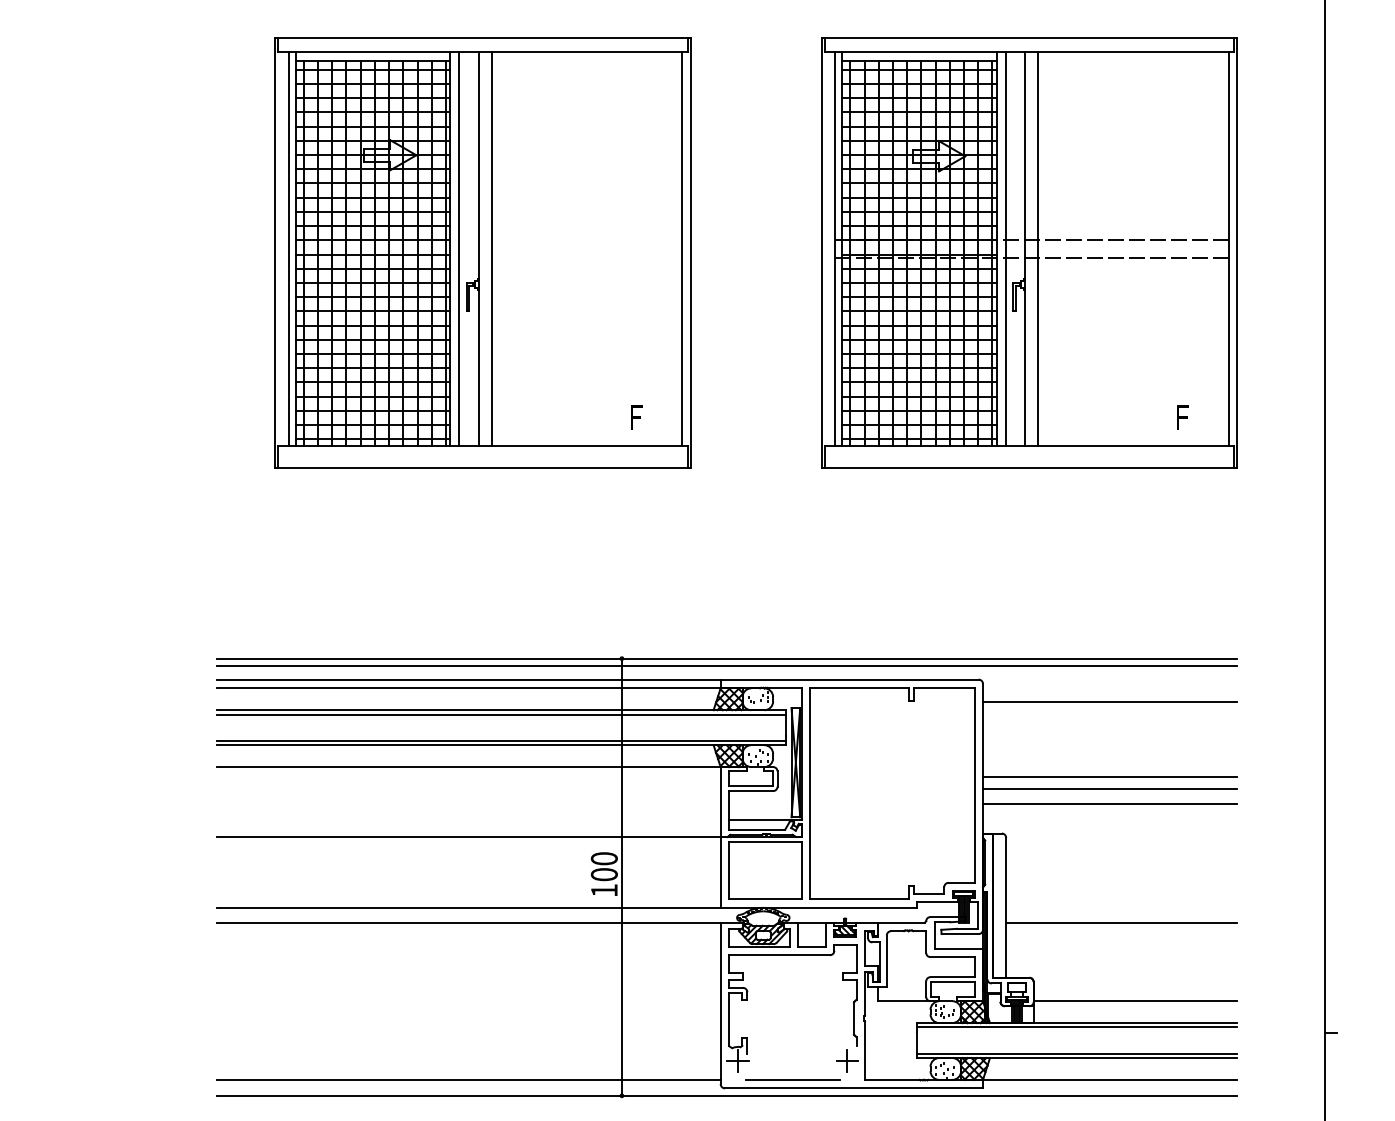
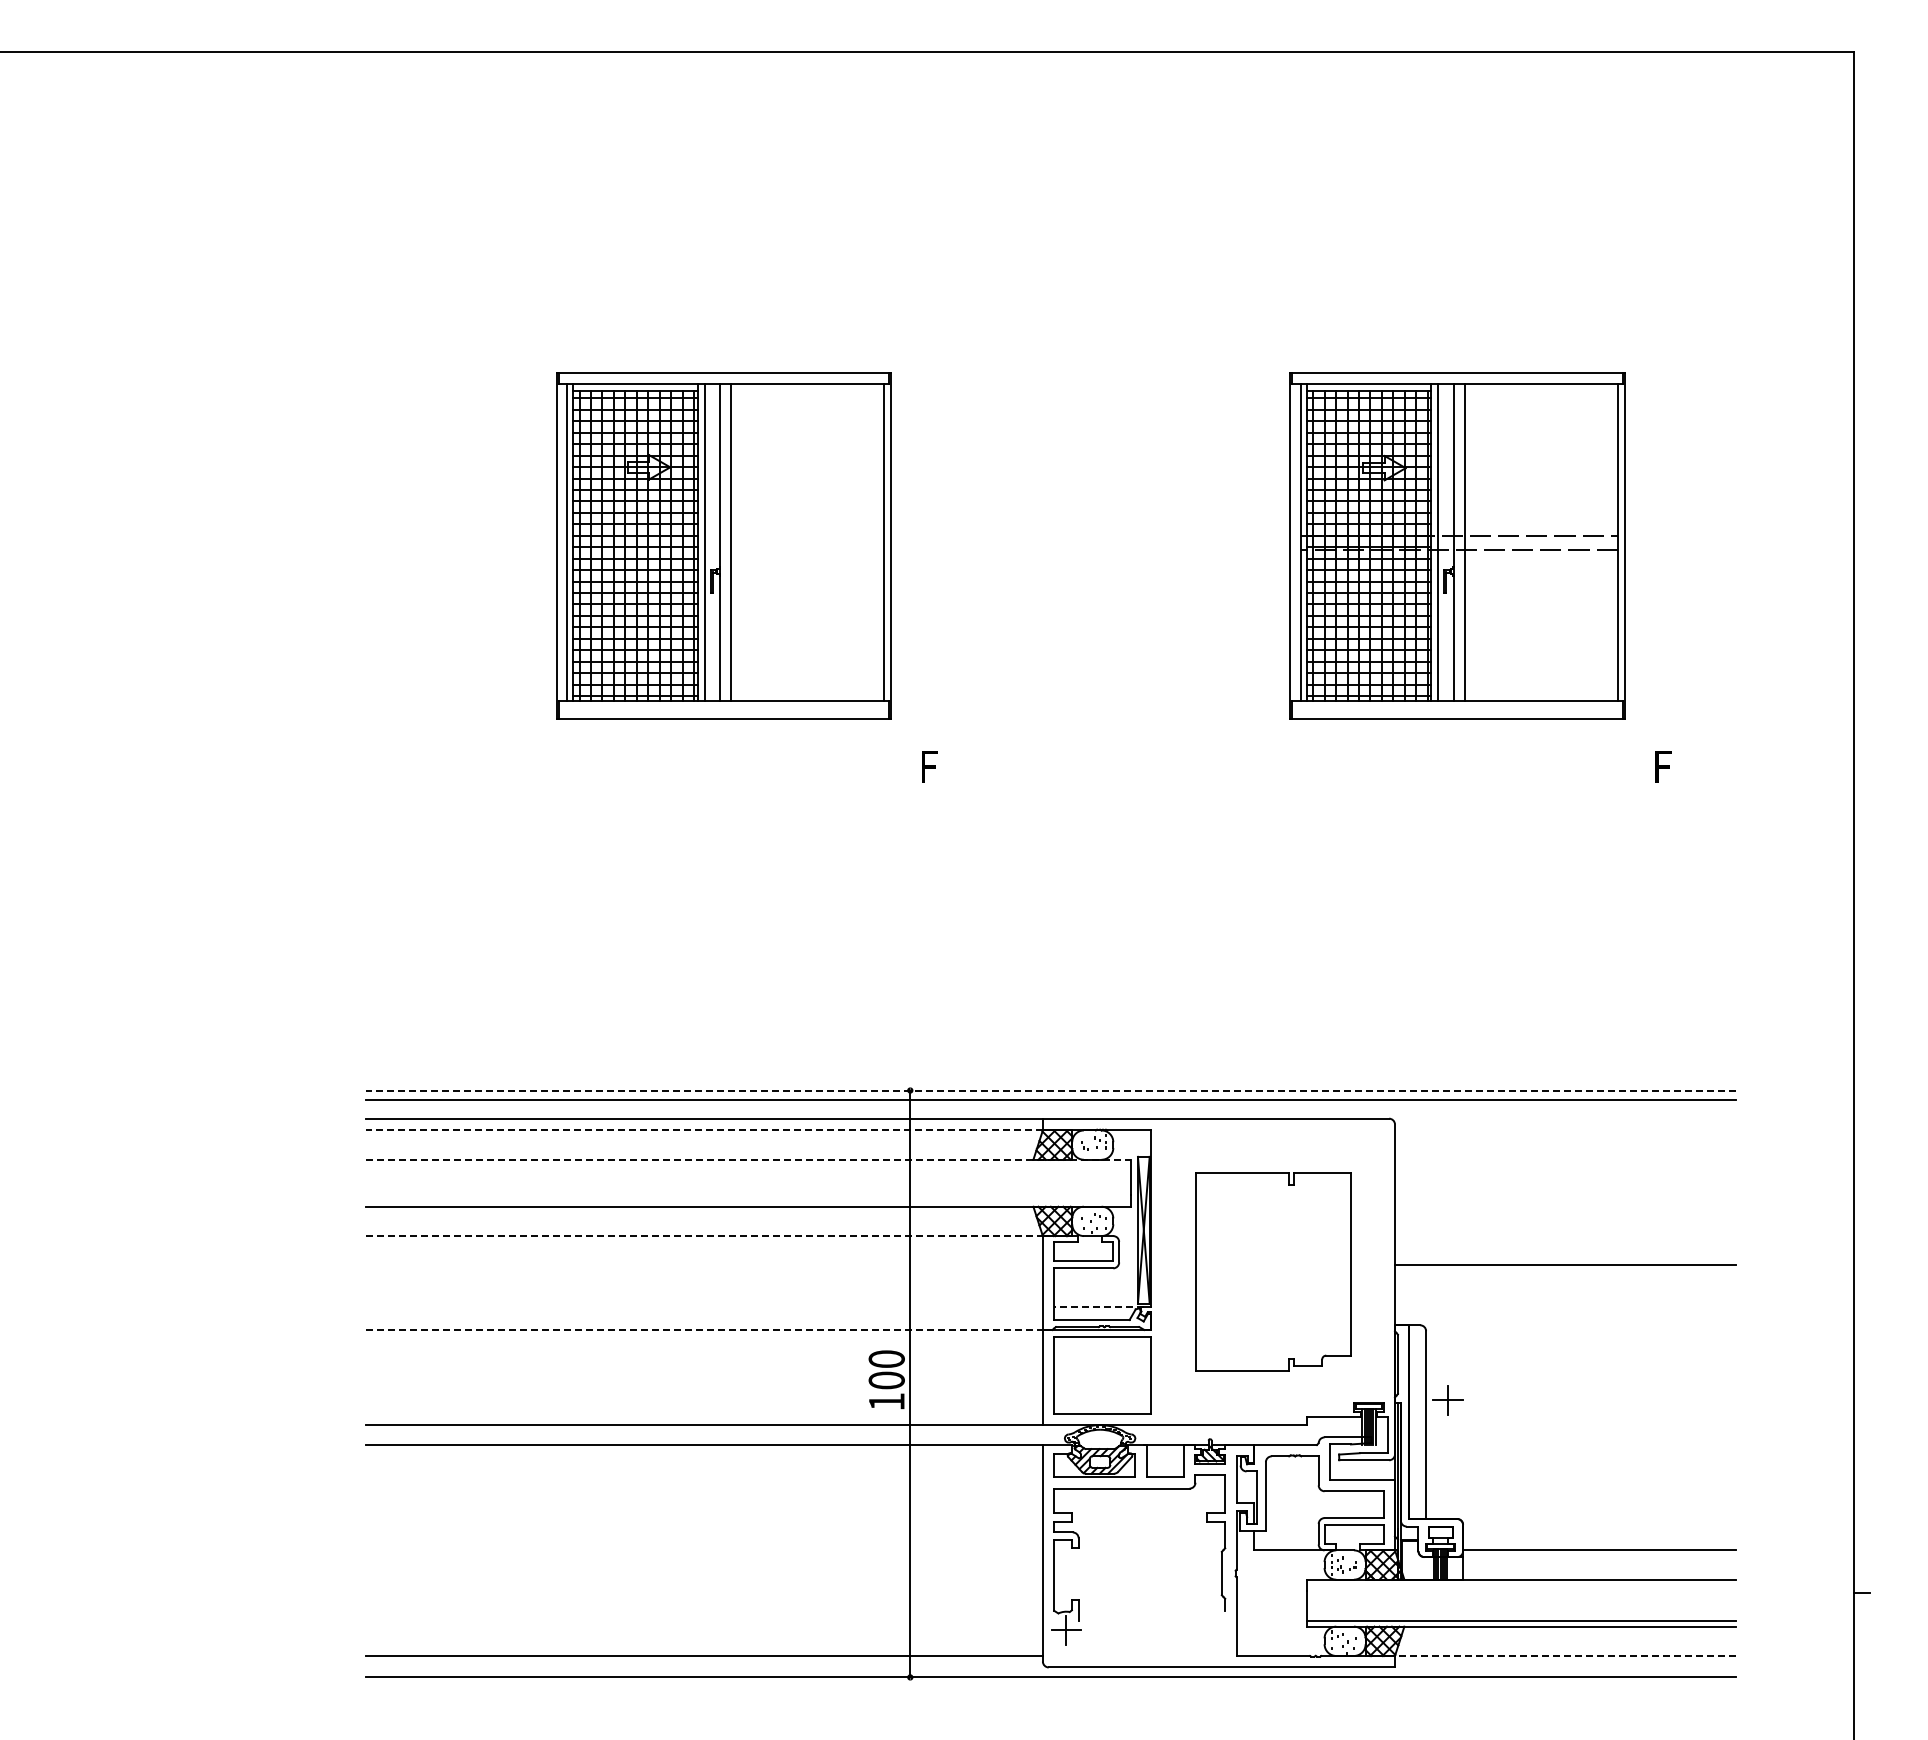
part: (482, 252) -> (723, 545), size x0.6
part: (1029, 252) -> (1457, 545), size x0.6
line: (726, 658) -> (1050, 1090), solid -> dashed
line: (468, 688) -> (704, 1130), solid -> dashed
line: (1110, 702) -> (1565, 1149), removed
line: (502, 710) -> (749, 1159), solid -> dashed
line: (501, 714) -> (748, 1165), removed
line: (501, 740) -> (748, 1200), removed
line: (469, 767) -> (705, 1236), solid -> dashed
line: (1110, 776) -> (1565, 1248), removed
part: (892, 793) -> (1273, 1271), size x0.7
line: (1110, 803) -> (1565, 1285), removed
line: (762, 819) -> (1099, 1306), solid -> dashed
line: (469, 836) -> (705, 1329), solid -> dashed
line: (1121, 923) -> (1581, 1445), removed
line: (1077, 1027) -> (1521, 1585), removed
part: (847, 1060) -> (1447, 1400), moved
line: (792, 1080) -> (1139, 1656), removed
line: (1110, 1080) -> (1565, 1656), solid -> dashed

